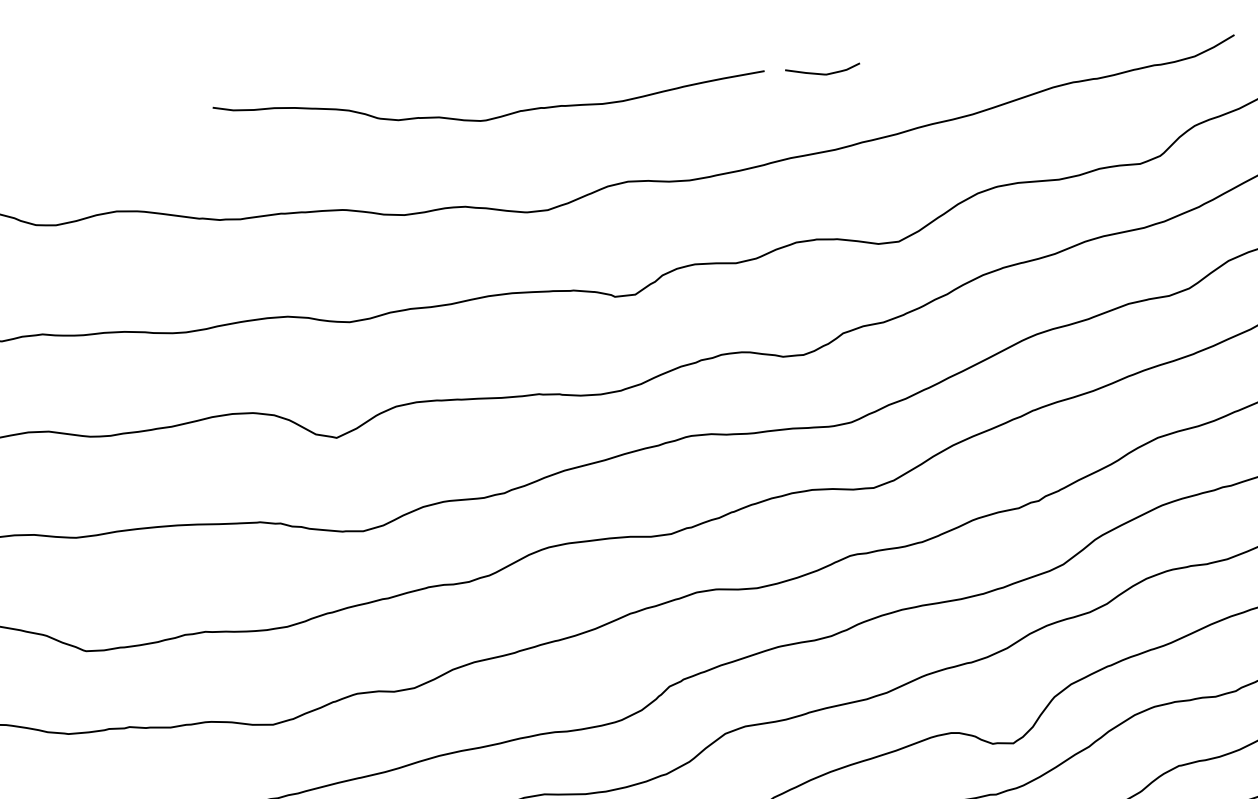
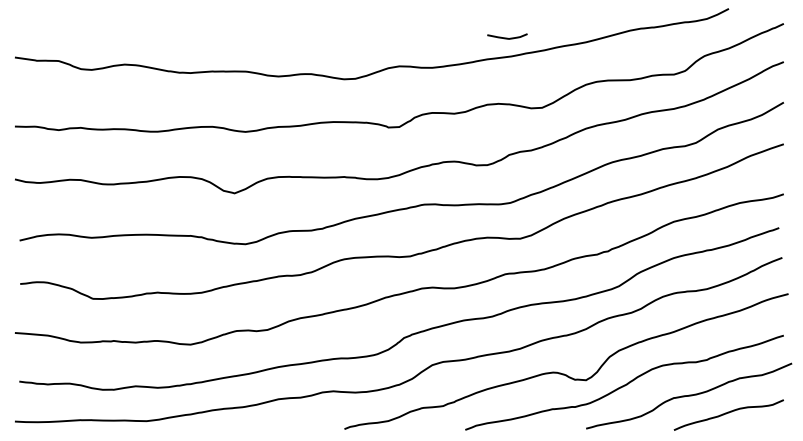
curve: (823, 72) -> (507, 37), moved
curve: (495, 115) -> (330, 26), removed

